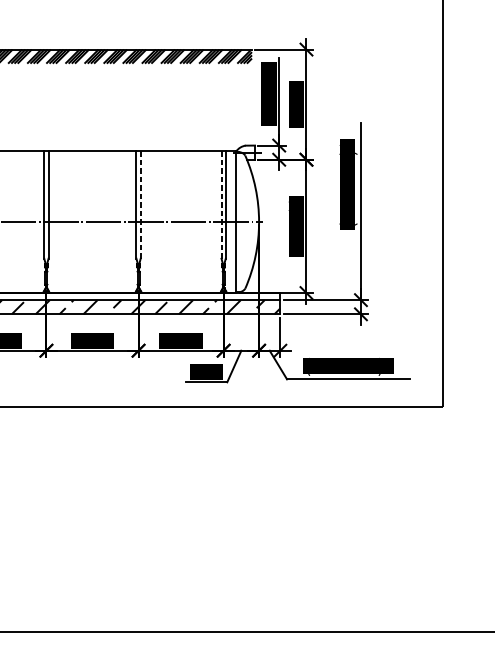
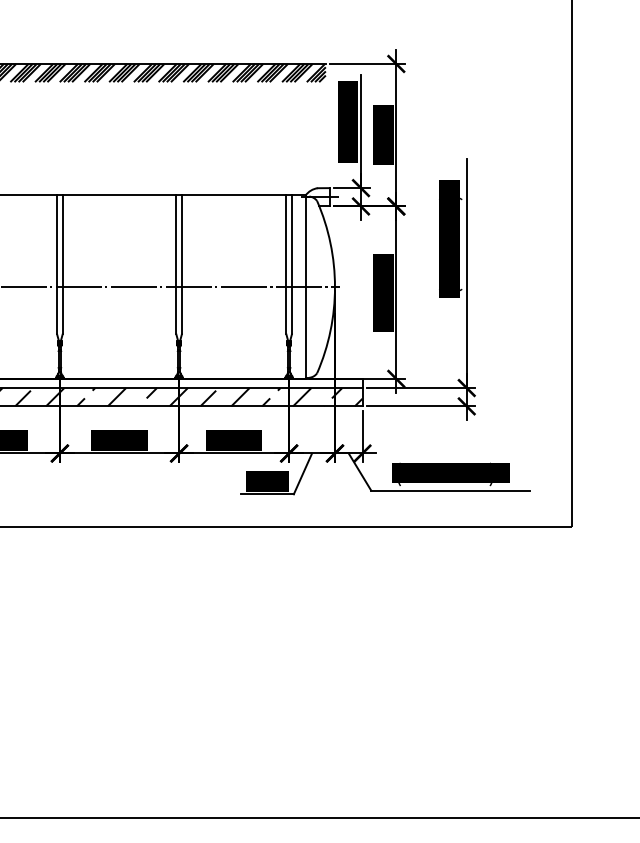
line: (221, 204) -> (286, 264), dashed -> solid
line: (140, 205) -> (181, 265), dashed -> solid

